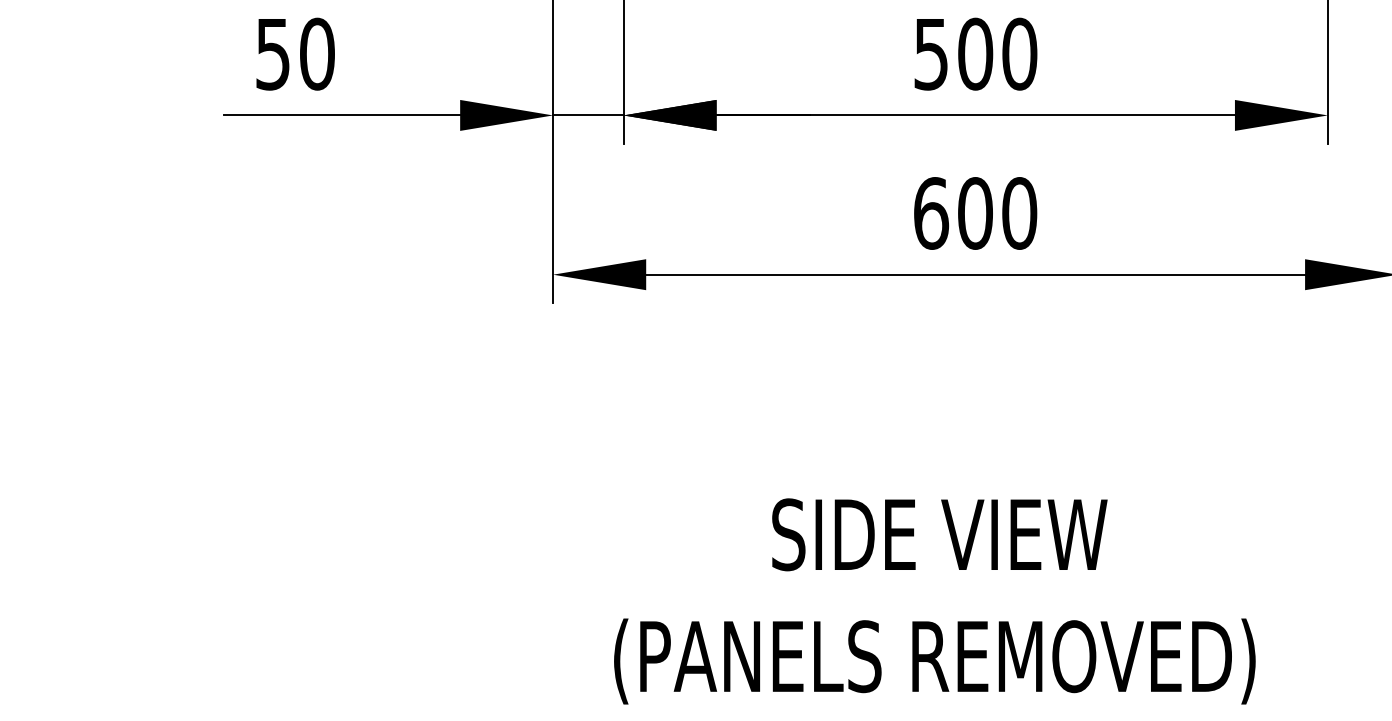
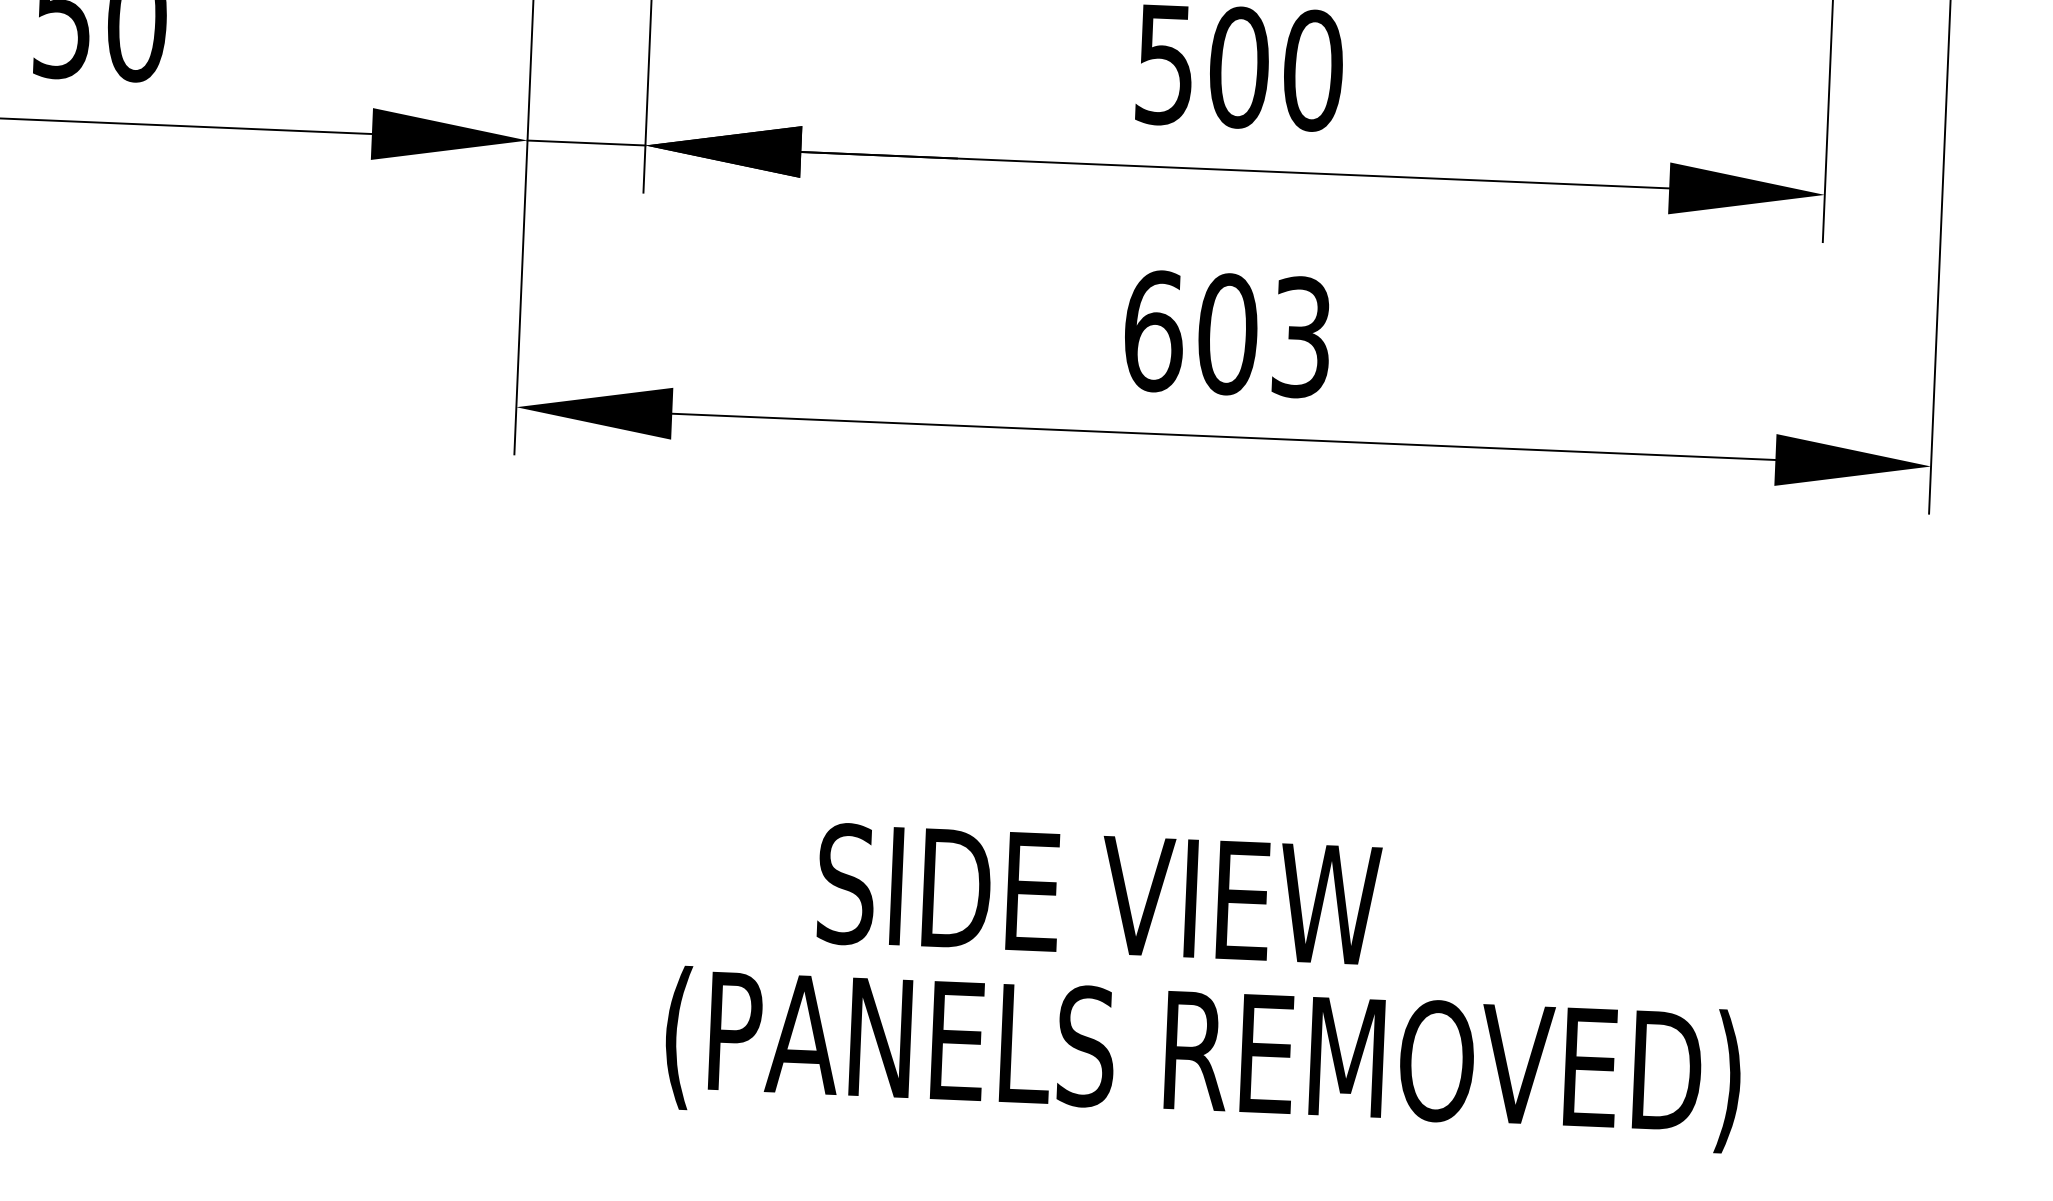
text: (1019, 213) -> (1301, 337), 600 -> 603
text: (939, 534) -> (1098, 894), moved
text: (934, 661) -> (1202, 1059), moved

